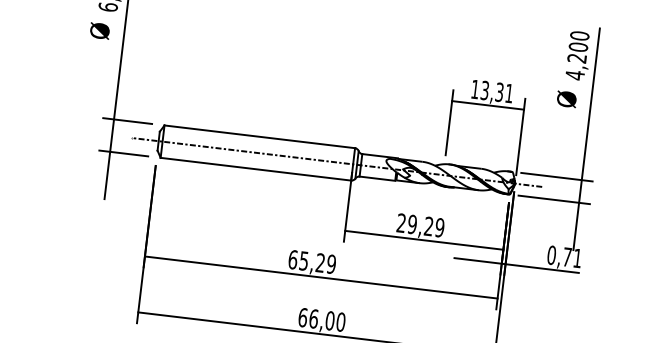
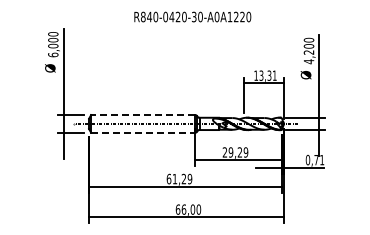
line: (258, 137) -> (142, 115), solid -> dashed
line: (256, 168) -> (143, 132), solid -> dashed
text: (303, 261) -> (174, 179), 65,29 -> 61,29

